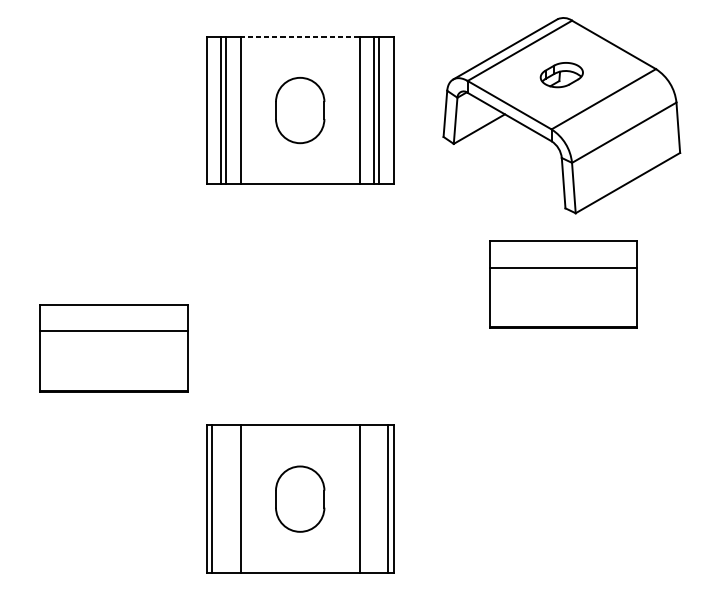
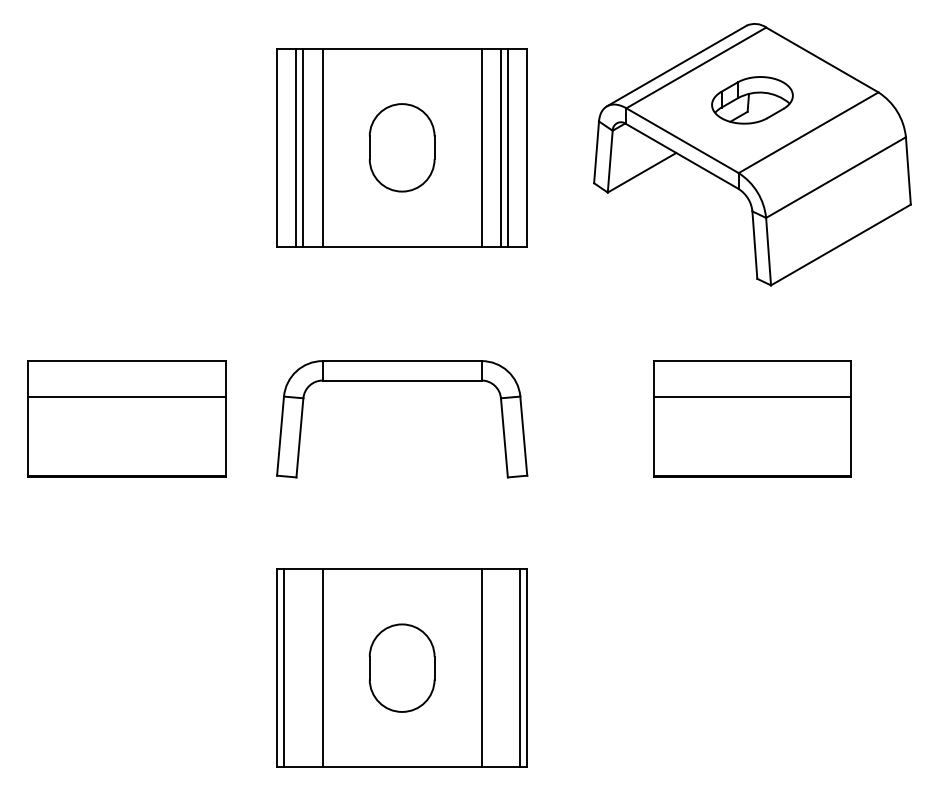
line: (299, 36) -> (401, 48), dashed -> solid
part: (561, 75) -> (752, 100), size x1.43
part: (563, 284) -> (752, 418), moved
part: (300, 285) -> (402, 381), added
part: (113, 347) -> (126, 418), moved

